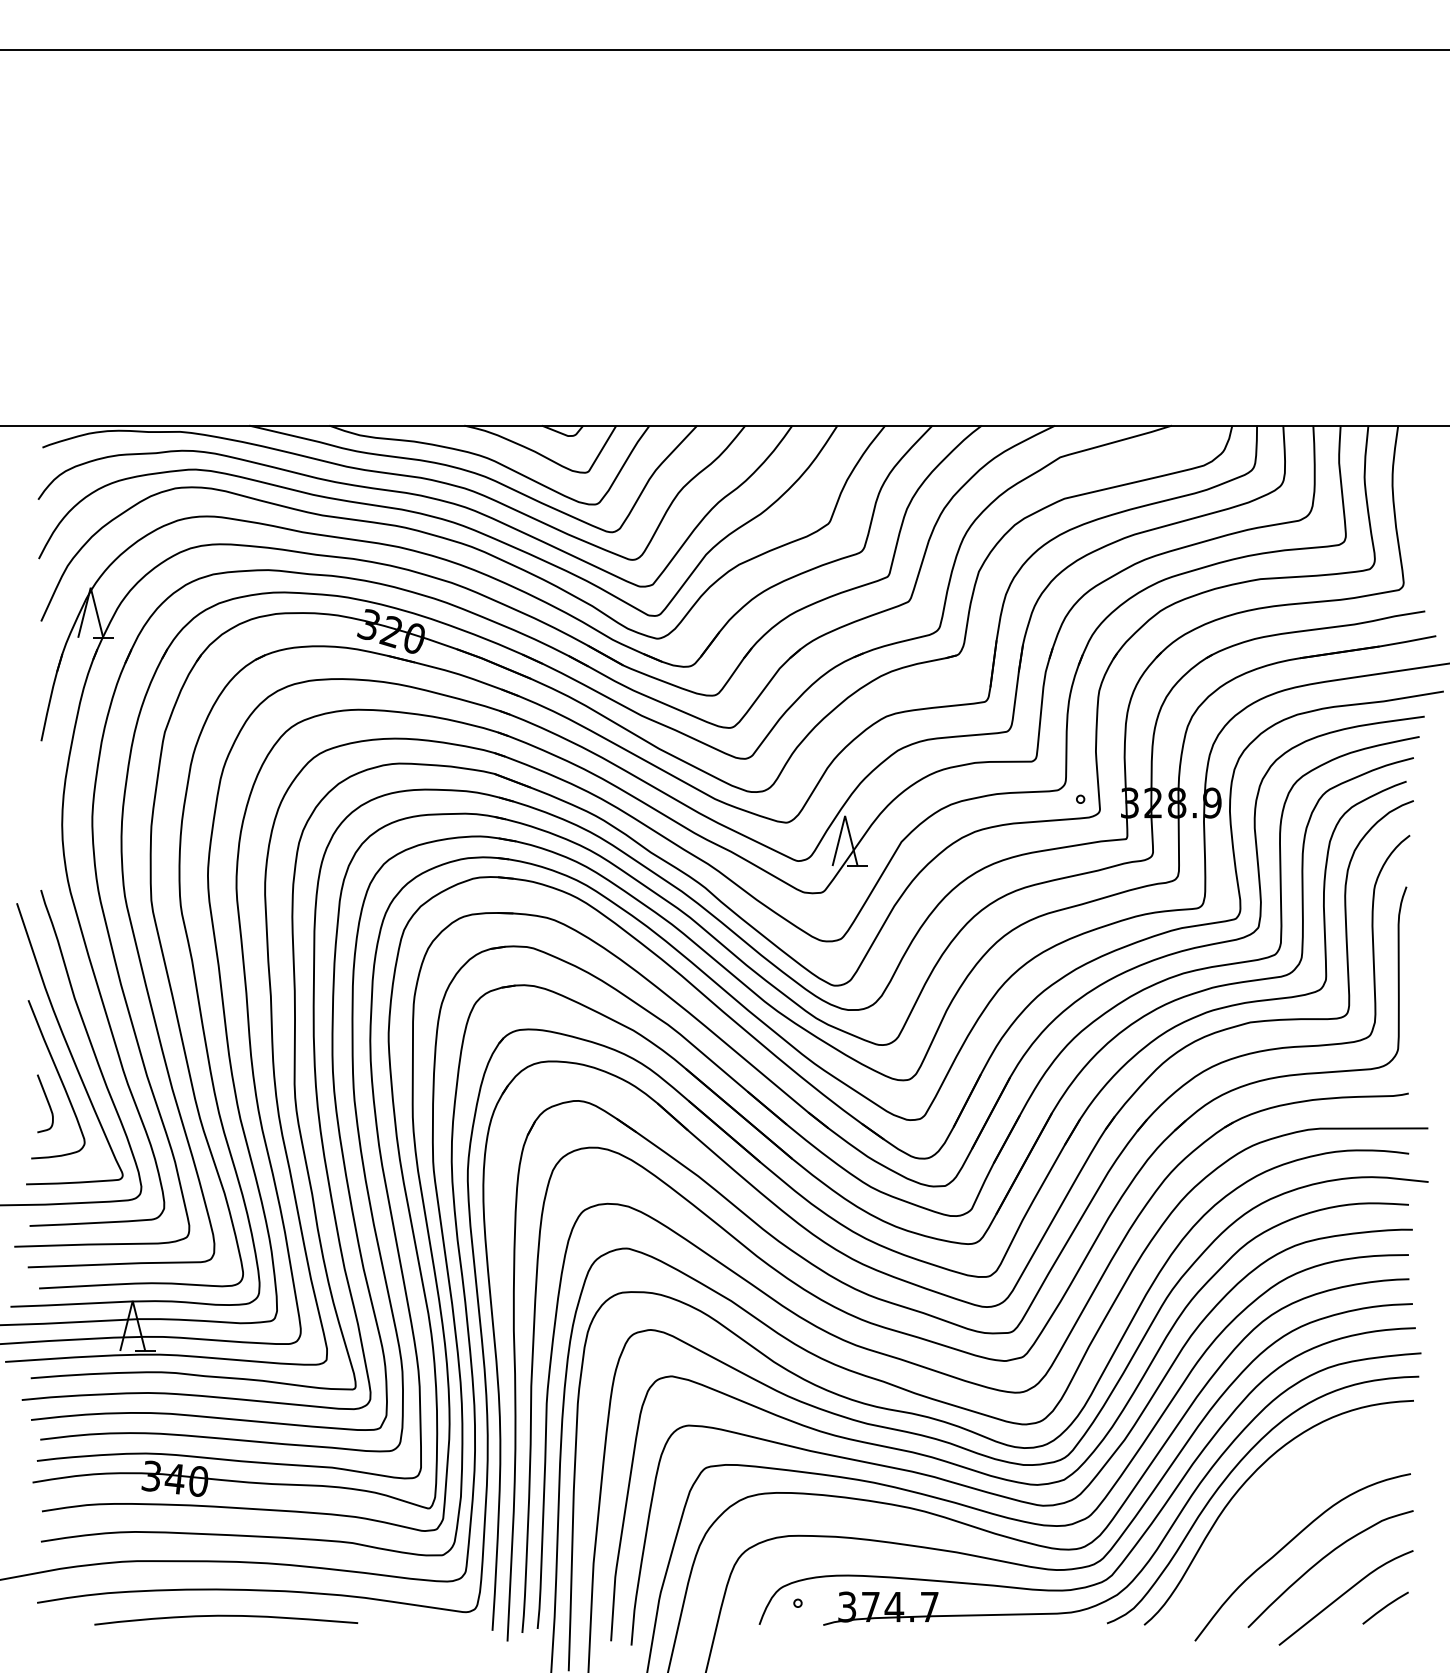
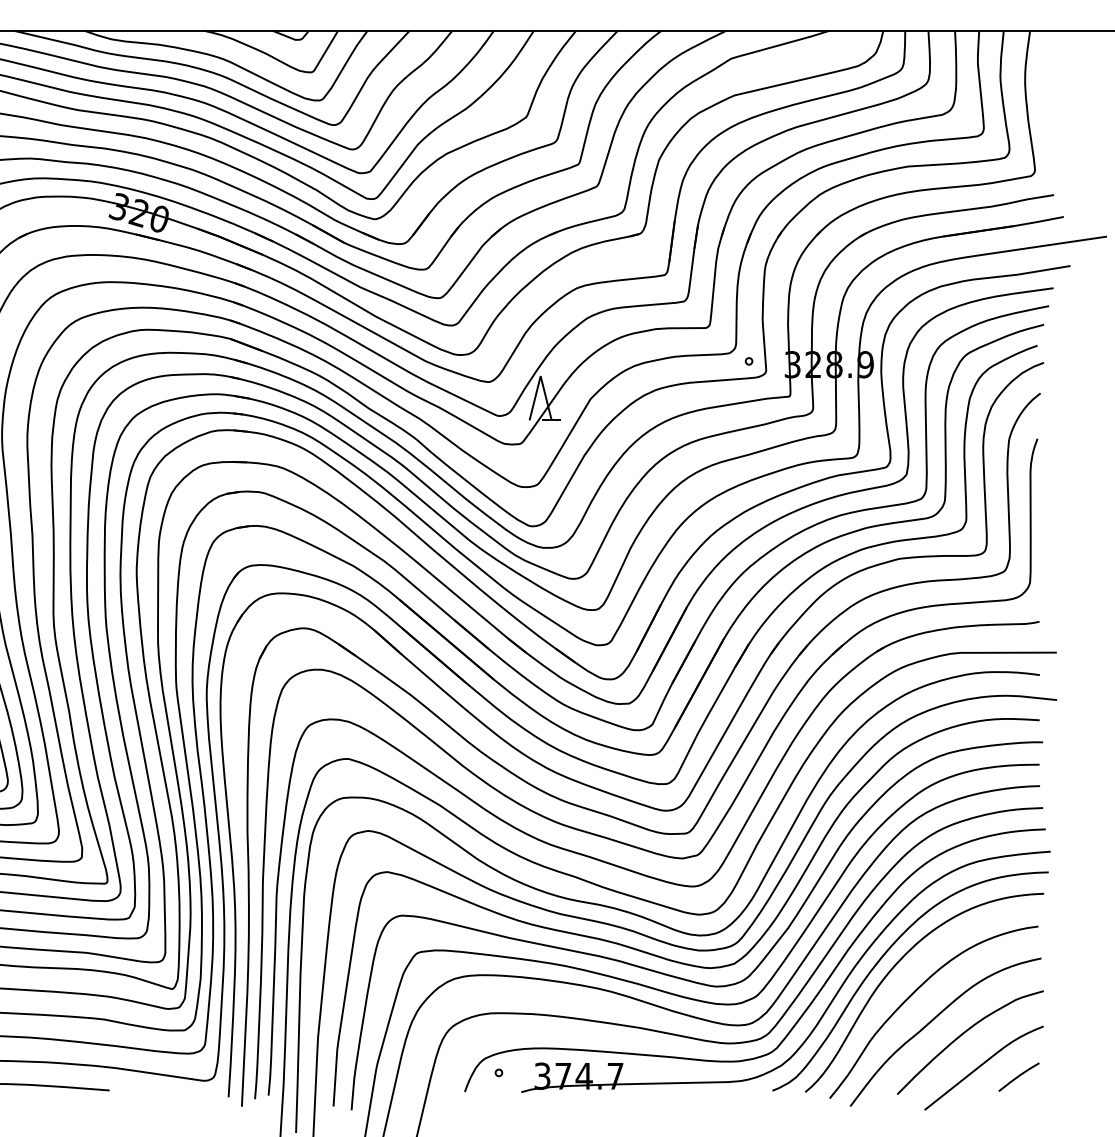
curve: (1268, 1512) -> (915, 992), added

